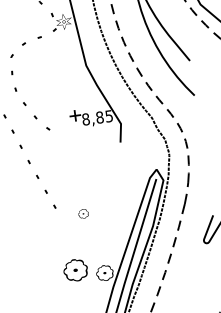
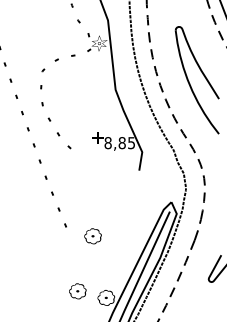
part: (82, 214) -> (92, 236), size x1.67
part: (75, 270) -> (77, 291), size x0.71

